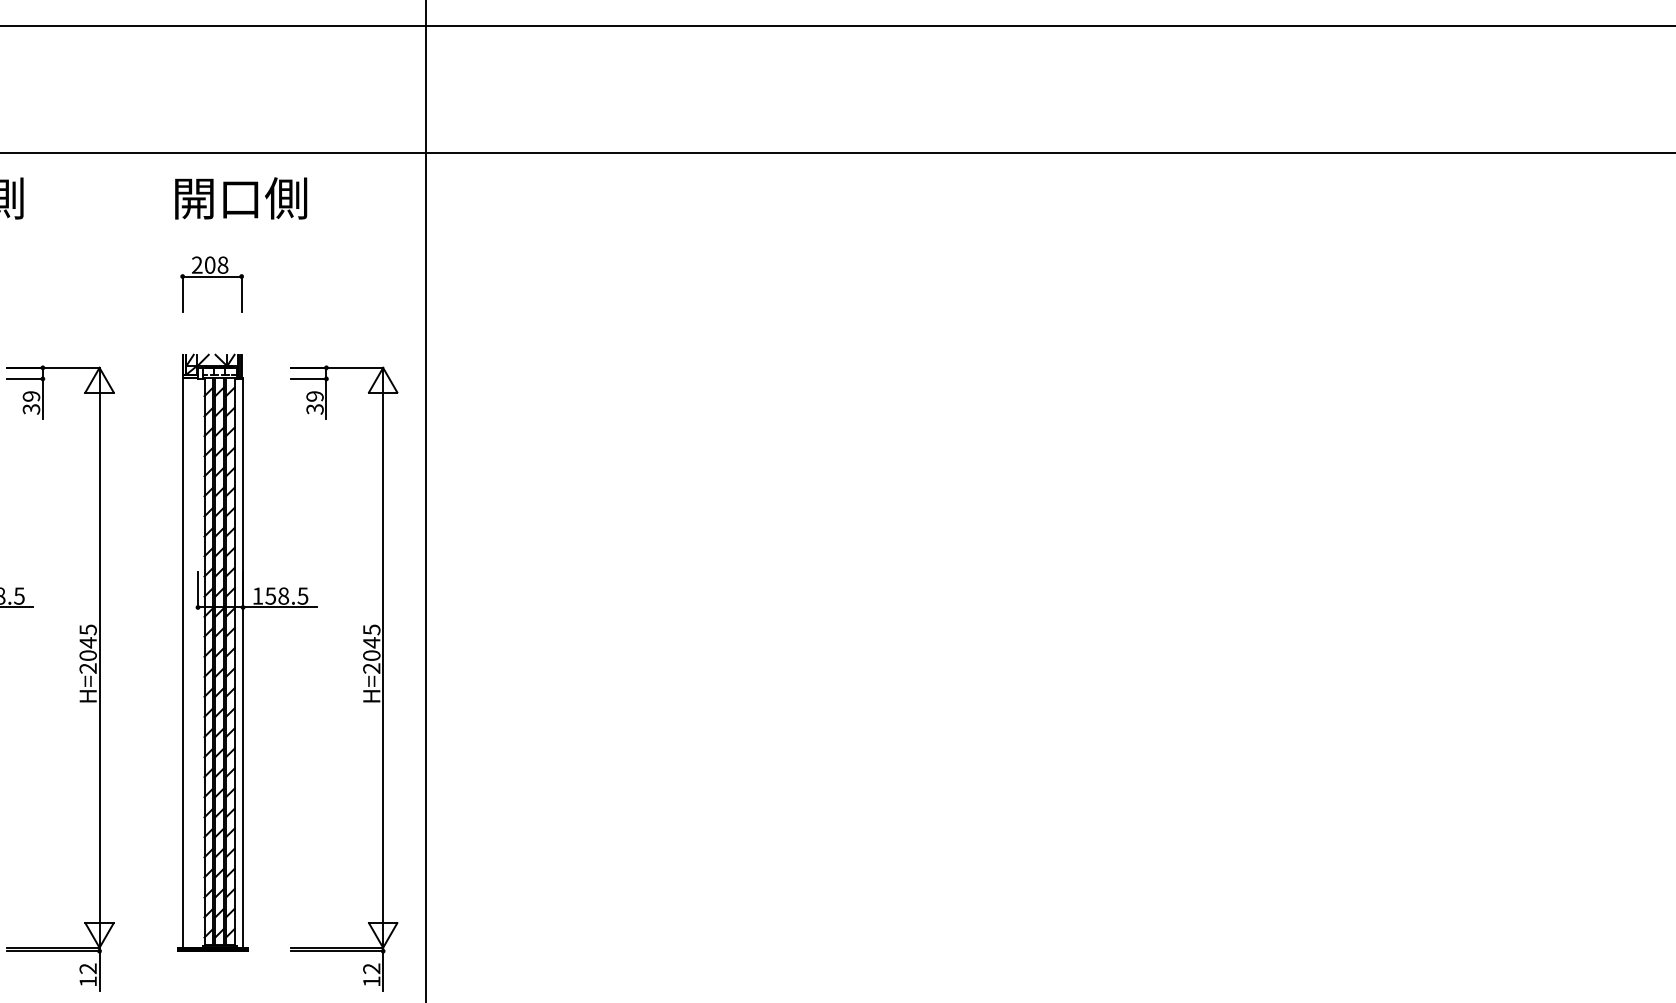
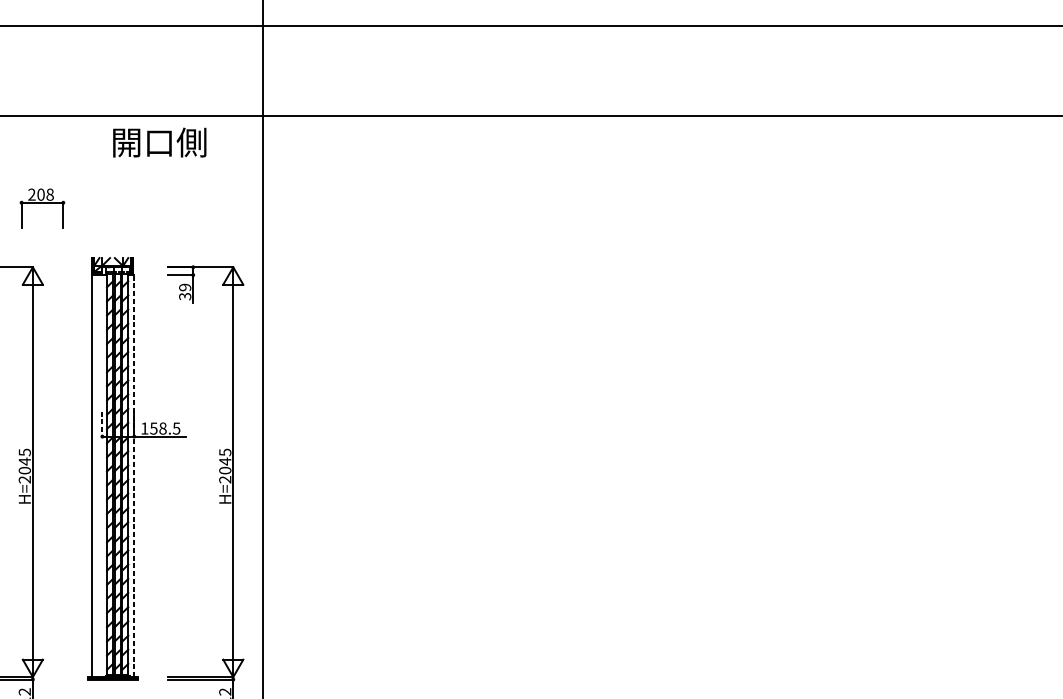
text: (241, 198) -> (160, 142), moved
part: (211, 277) -> (42, 203), moved
line: (197, 589) -> (102, 423), solid -> dashed
line: (243, 662) -> (134, 475), solid -> dashed

